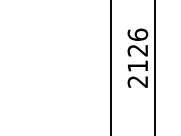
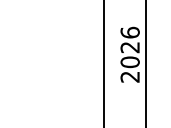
text: (137, 66) -> (129, 62), 2126 -> 2026

